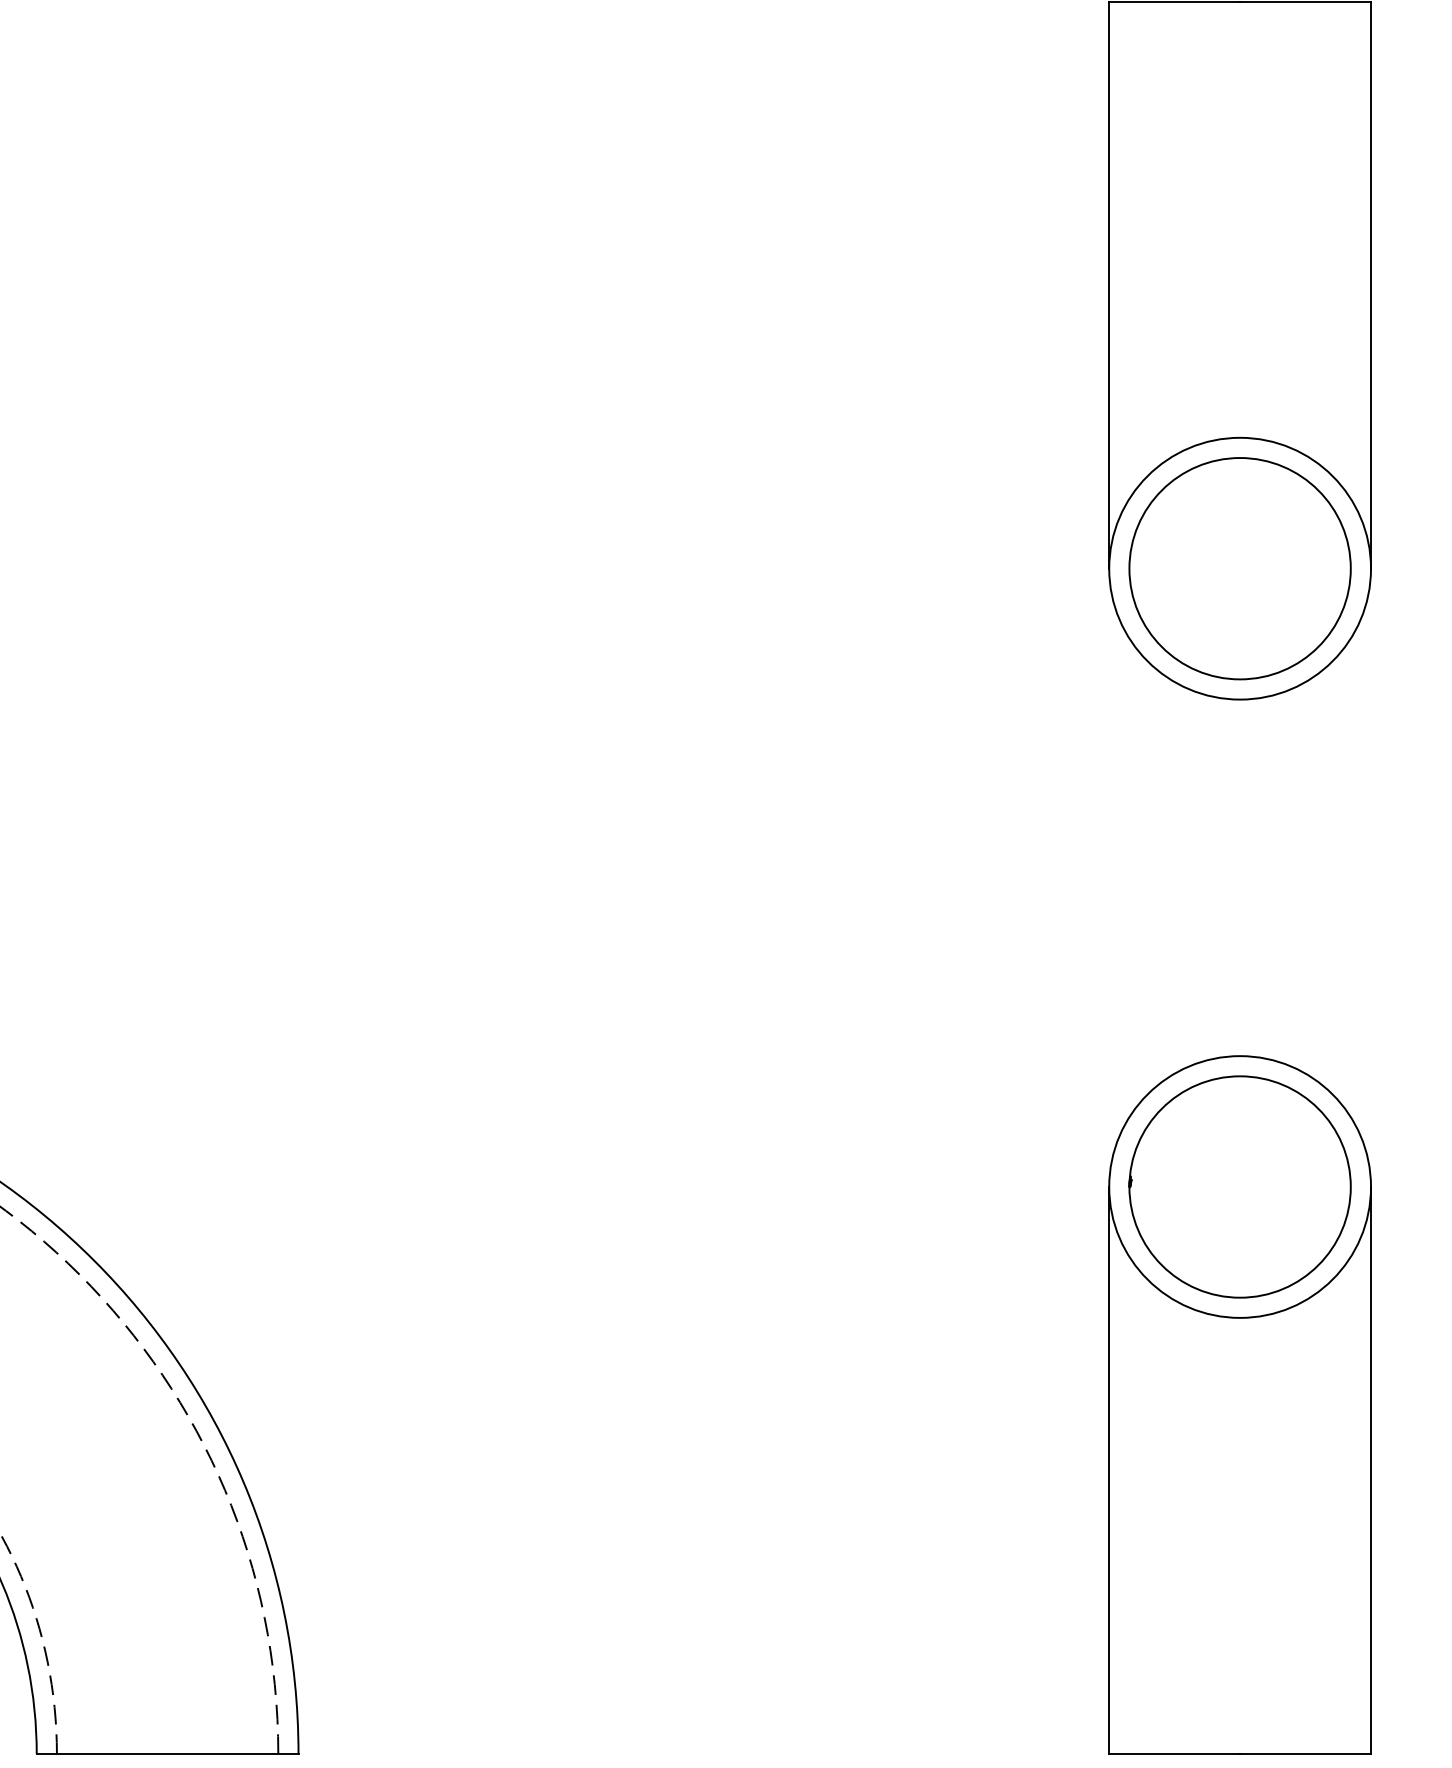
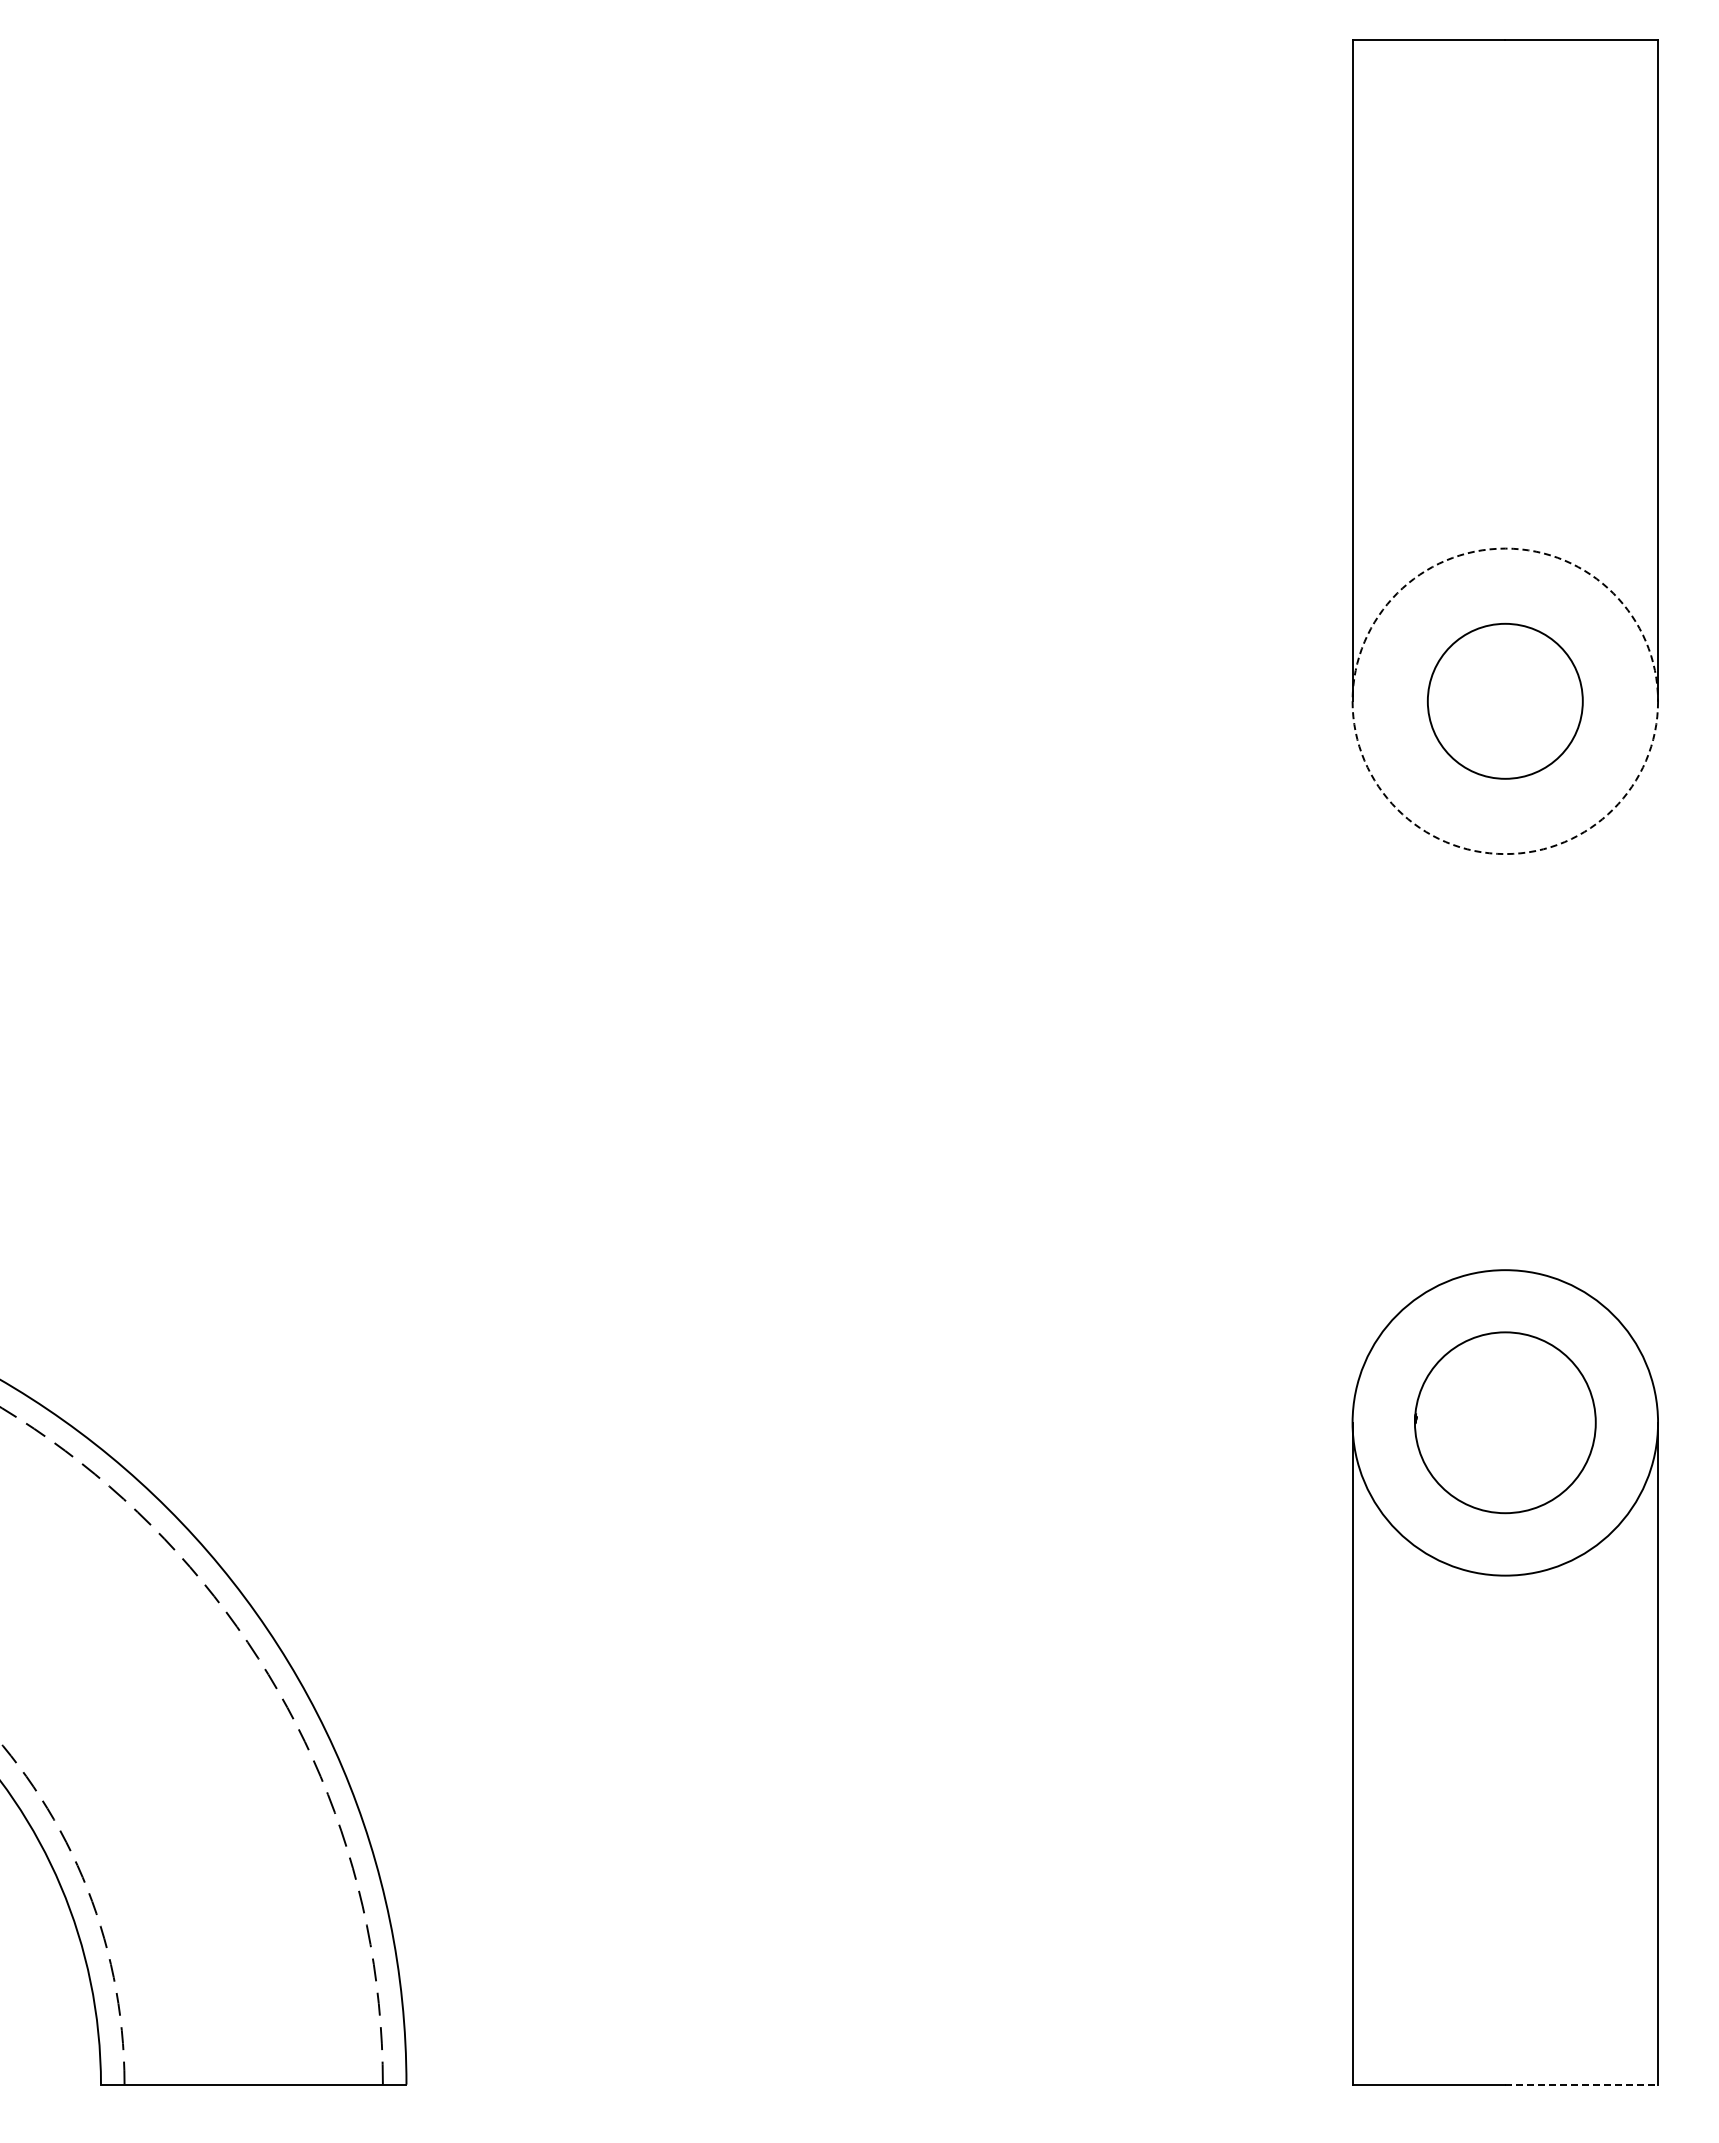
circle: (1240, 568) -> (1505, 701), size x0.6
circle: (1240, 568) -> (1505, 701), solid -> dashed
part: (1240, 1186) -> (1505, 1422), size x0.7
line: (1306, 1753) -> (1582, 2084), solid -> dashed

